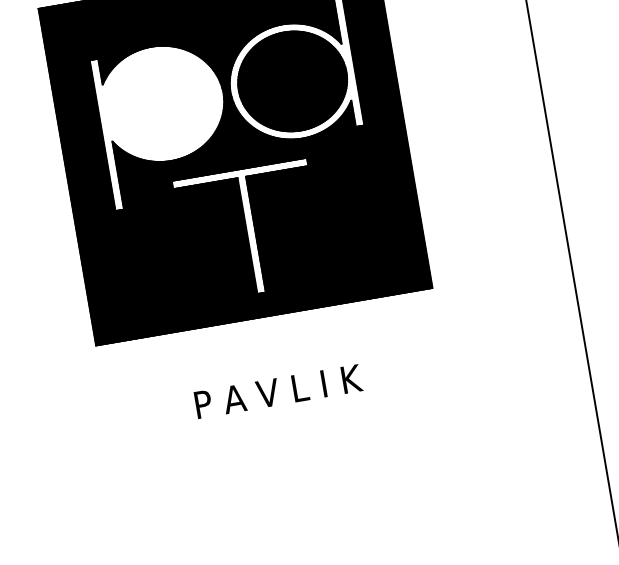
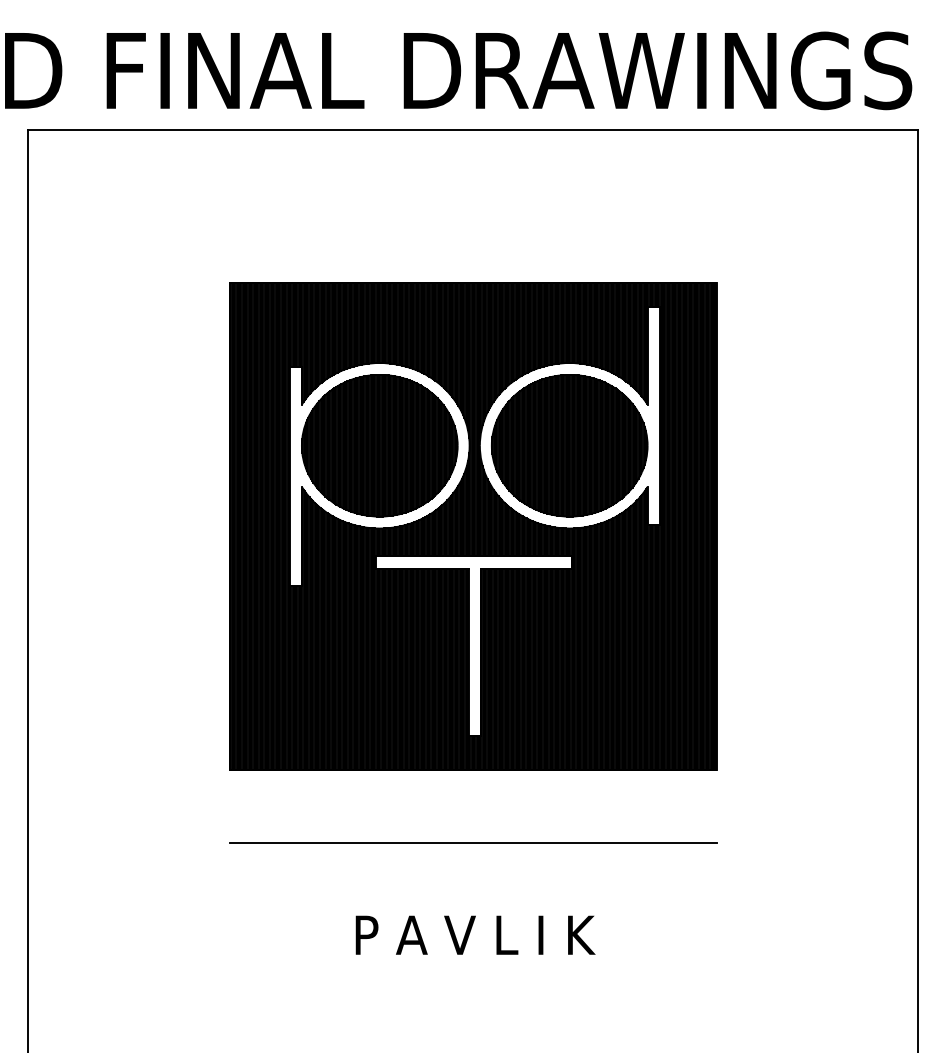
part: (161, 103) -> (379, 445), added
line: (273, 367) -> (473, 842), added
text: (278, 391) -> (475, 934), moved

